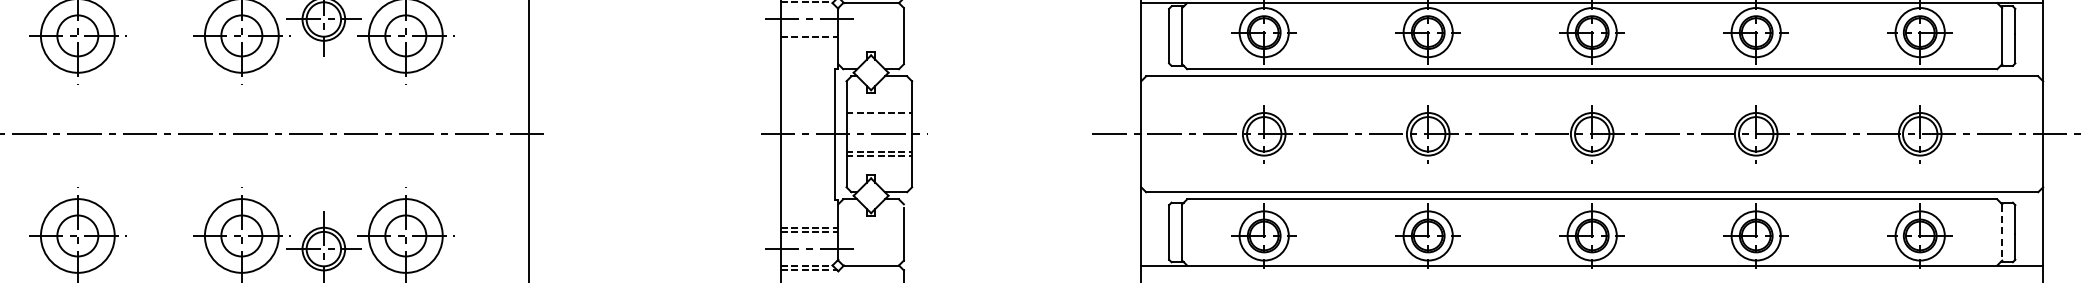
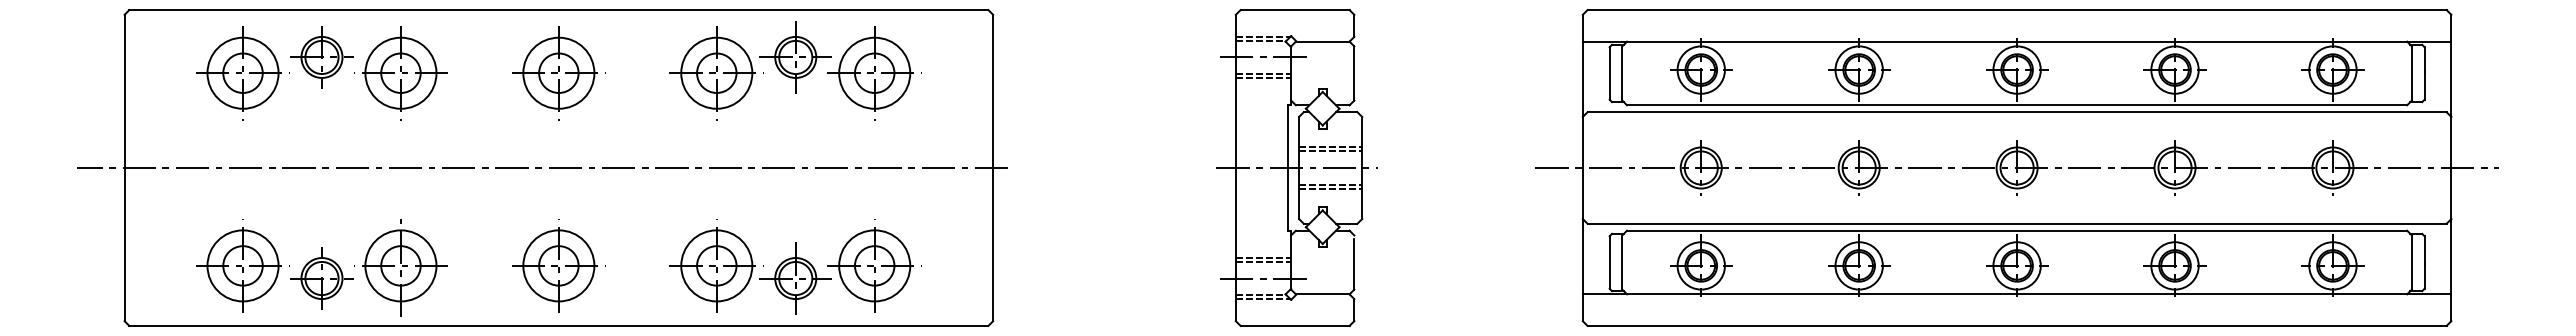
line: (809, 40) -> (1263, 77), added
line: (879, 117) -> (1330, 151), added
line: (2001, 233) -> (2411, 263), dashed -> solid

